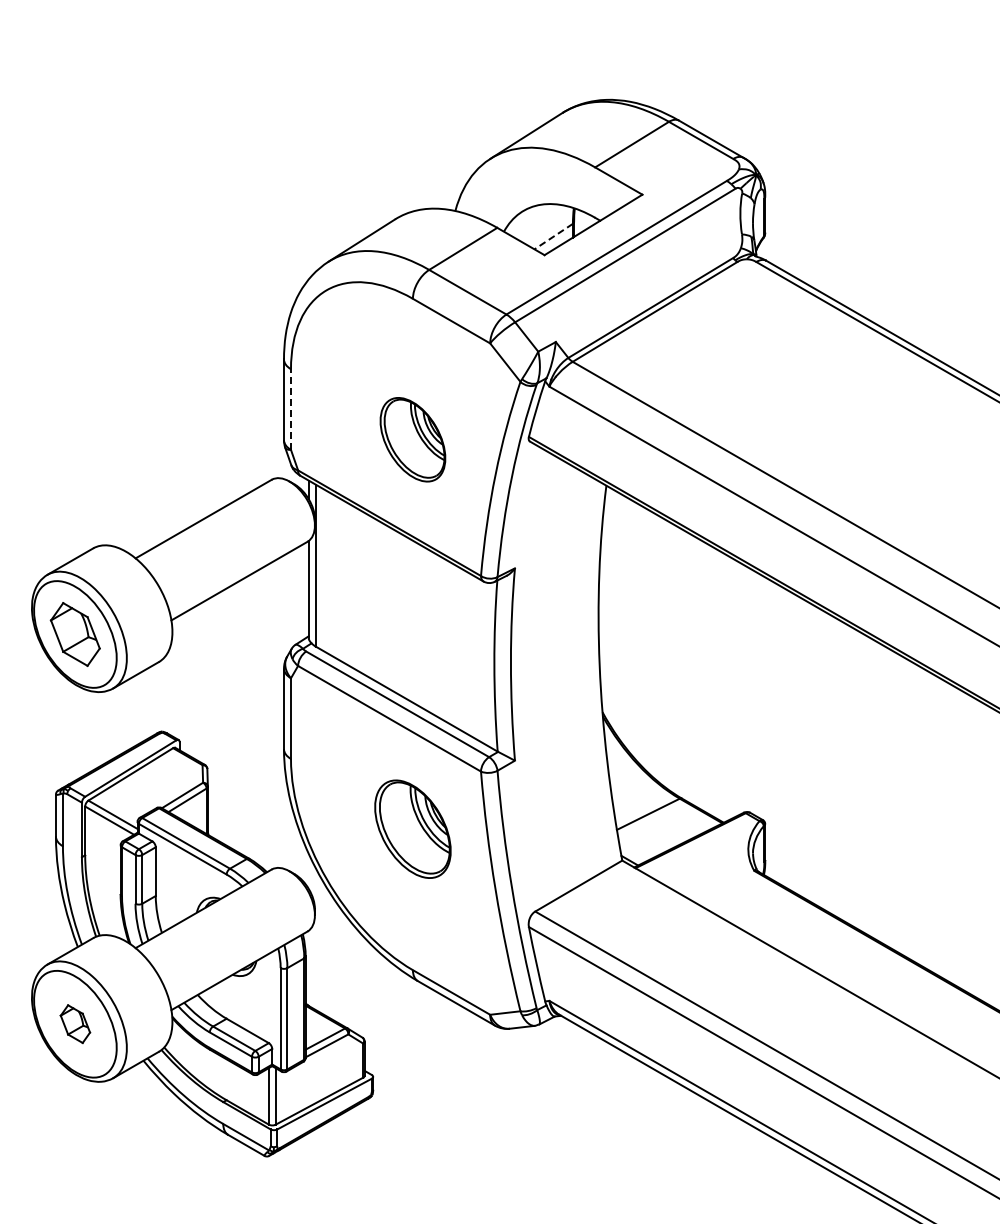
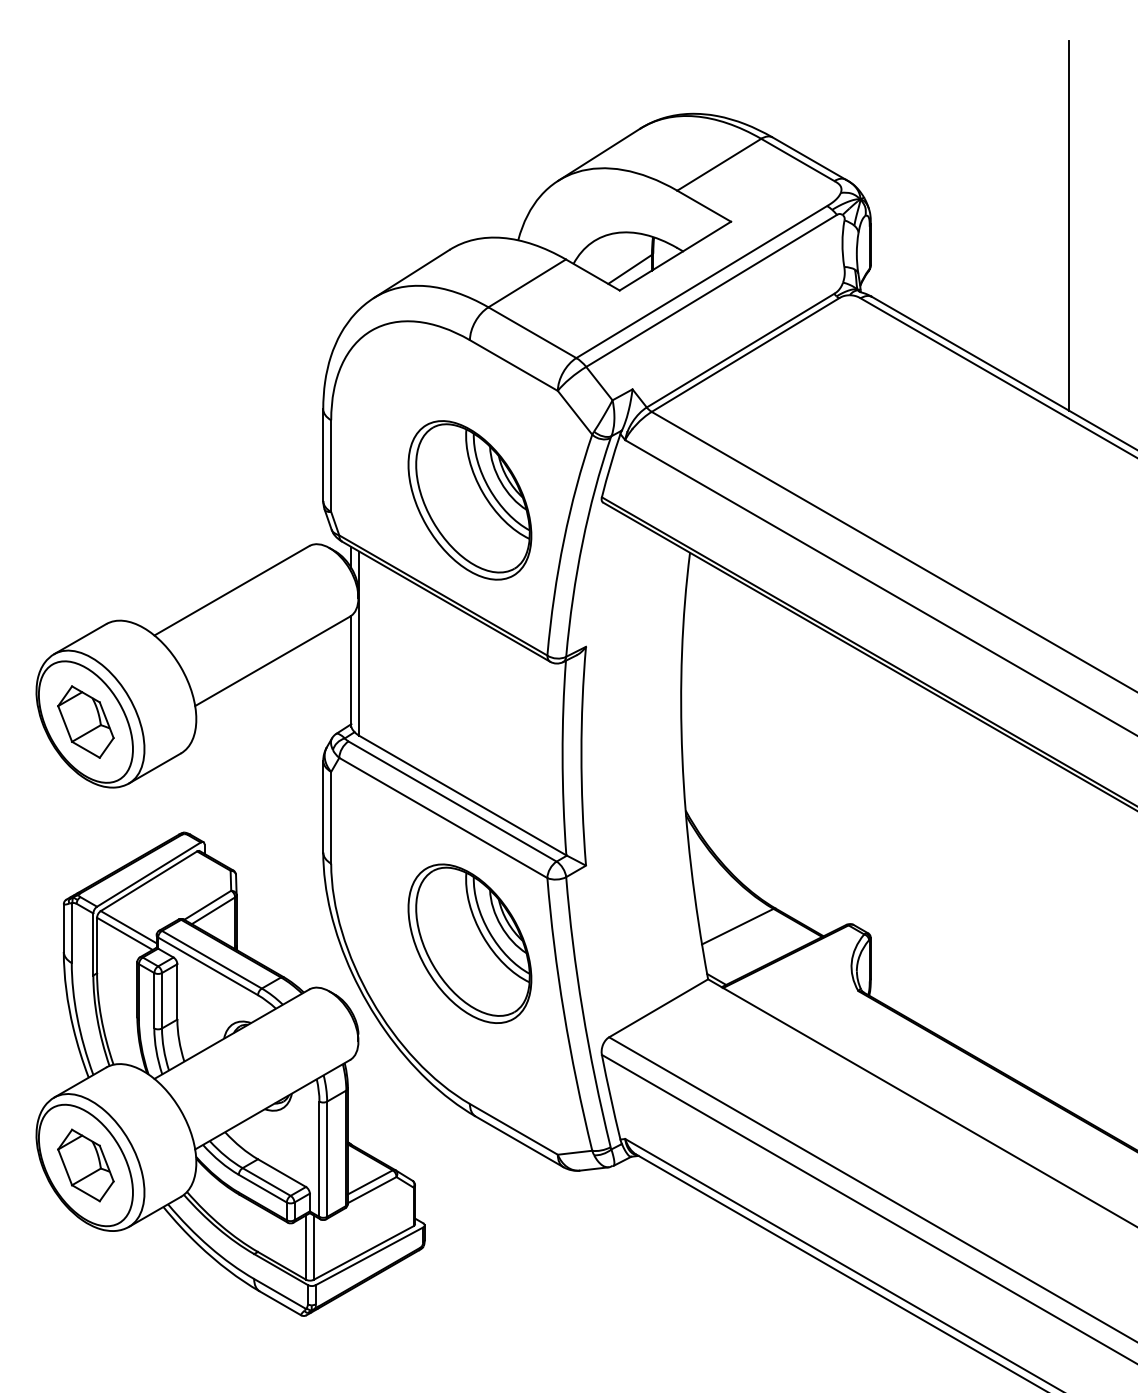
line: (939, 198) -> (1069, 226), added
line: (553, 236) -> (629, 269), dashed -> solid
line: (291, 409) -> (331, 466), dashed -> solid
part: (412, 439) -> (469, 500), size x1.67
part: (412, 828) -> (469, 942), size x1.43
part: (75, 1023) -> (86, 1164), size x1.67

